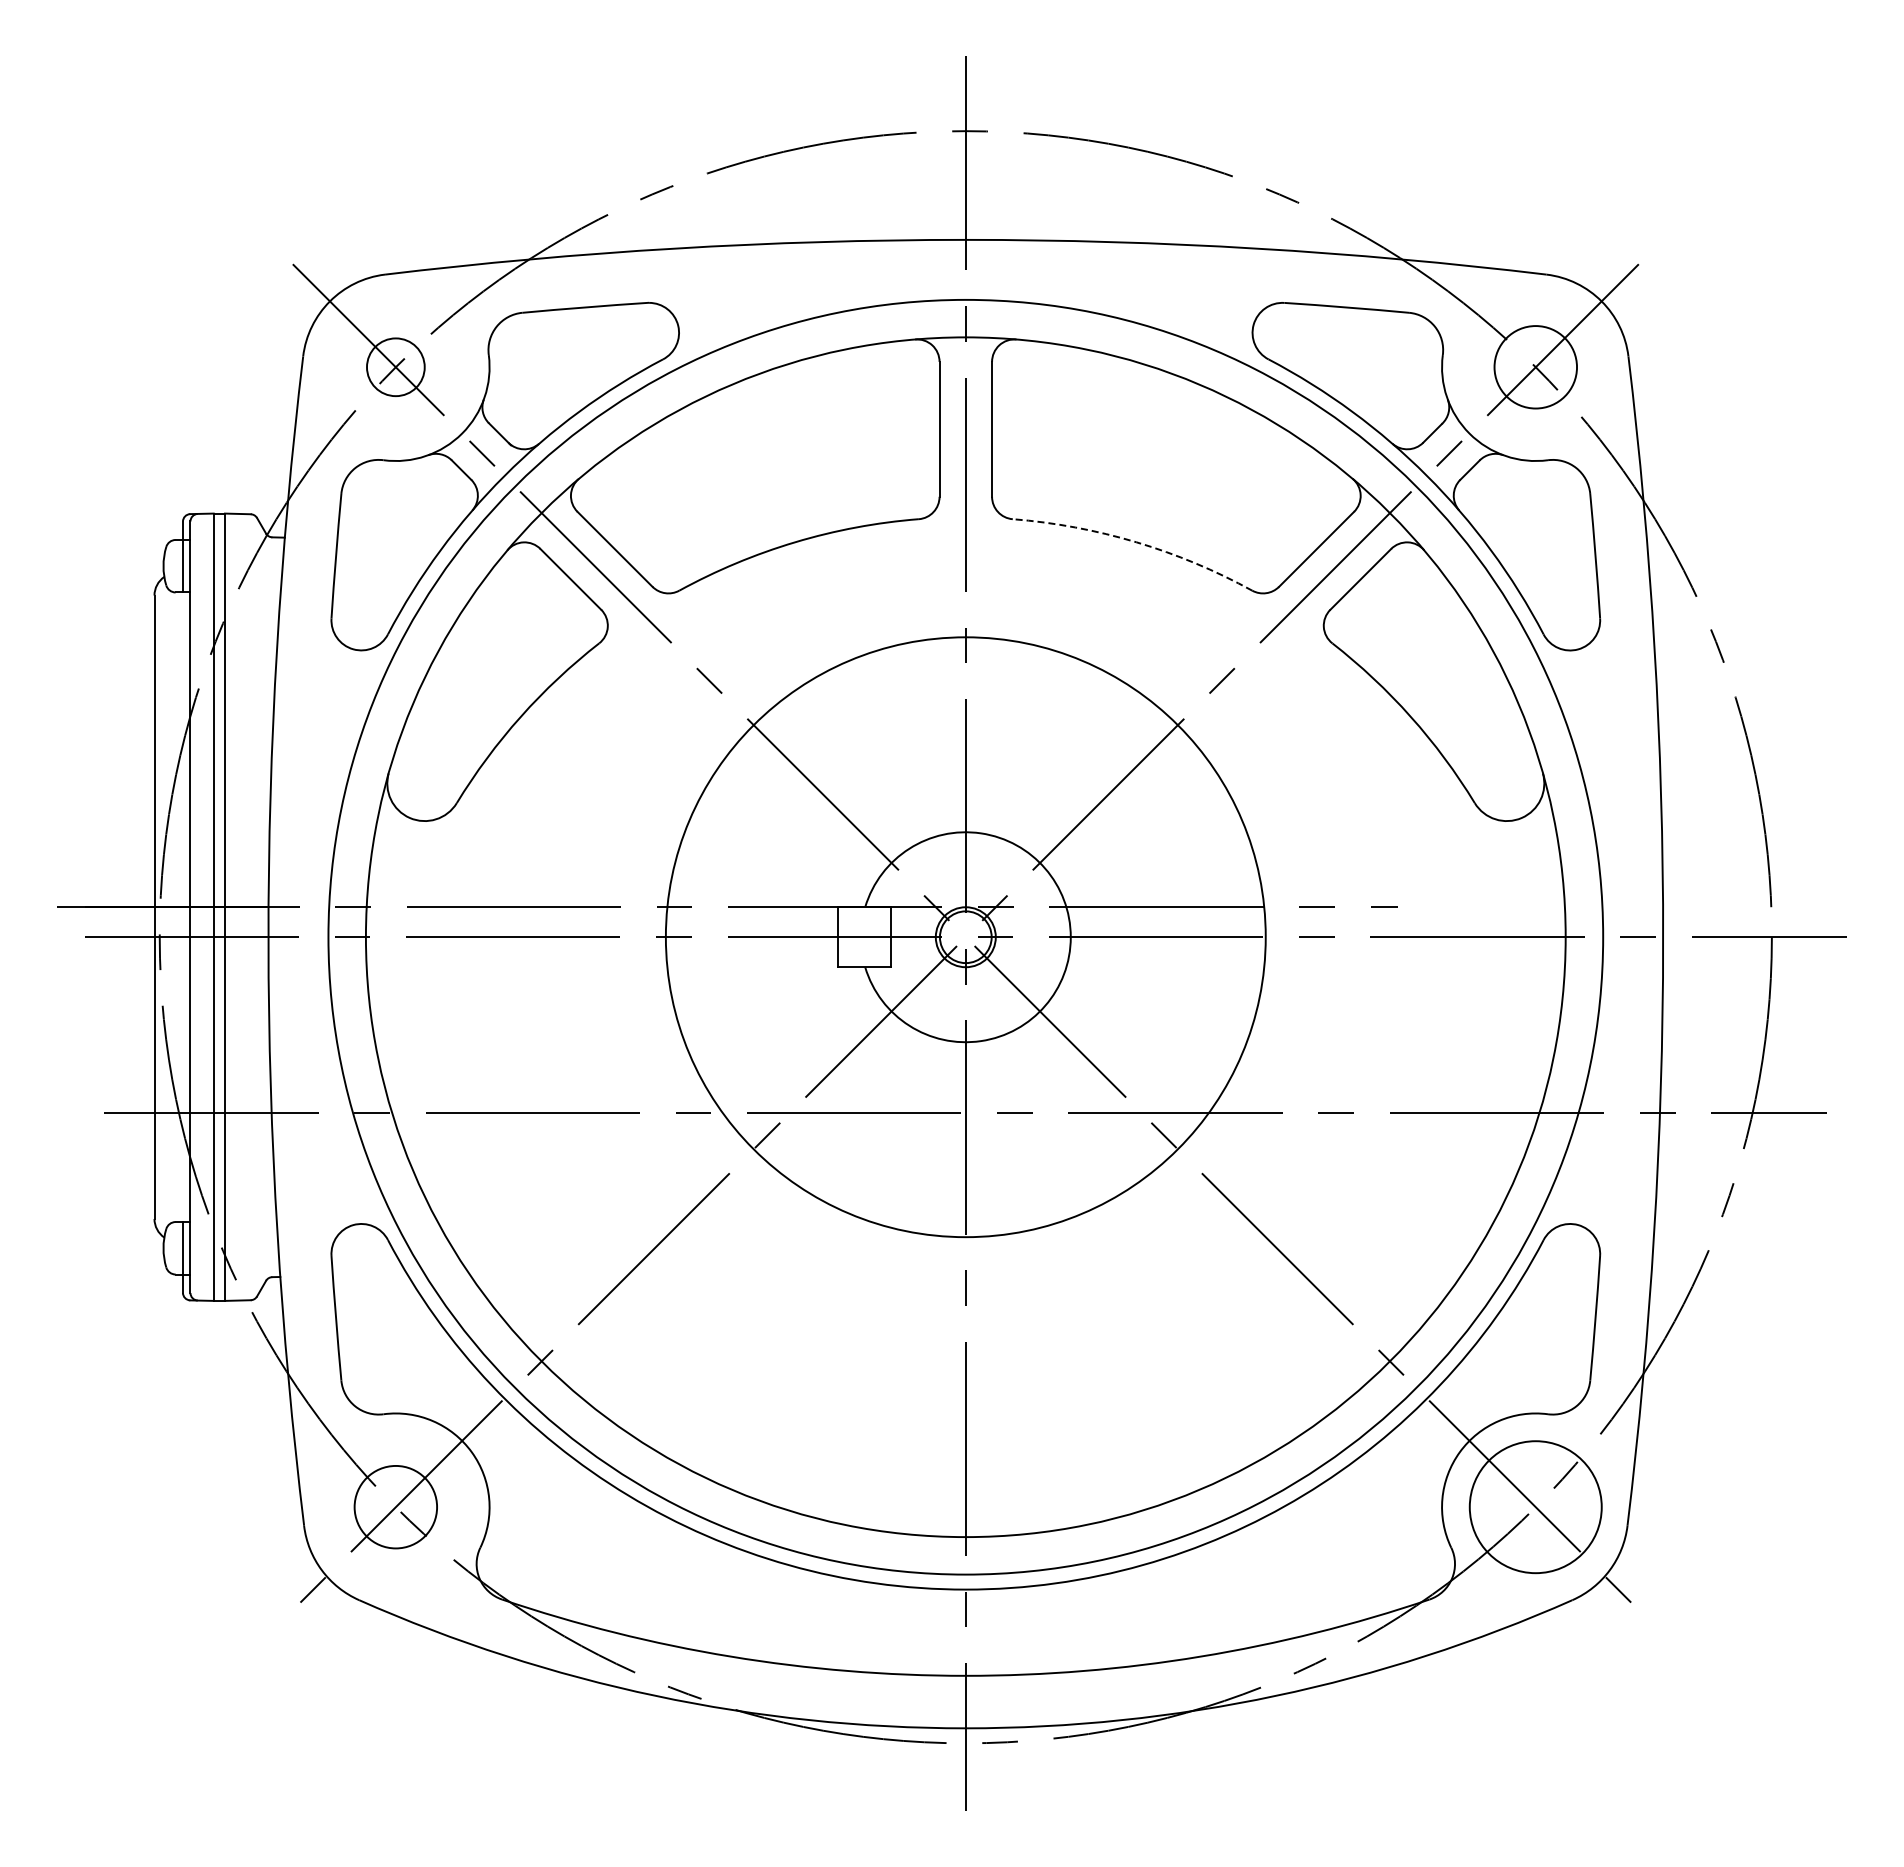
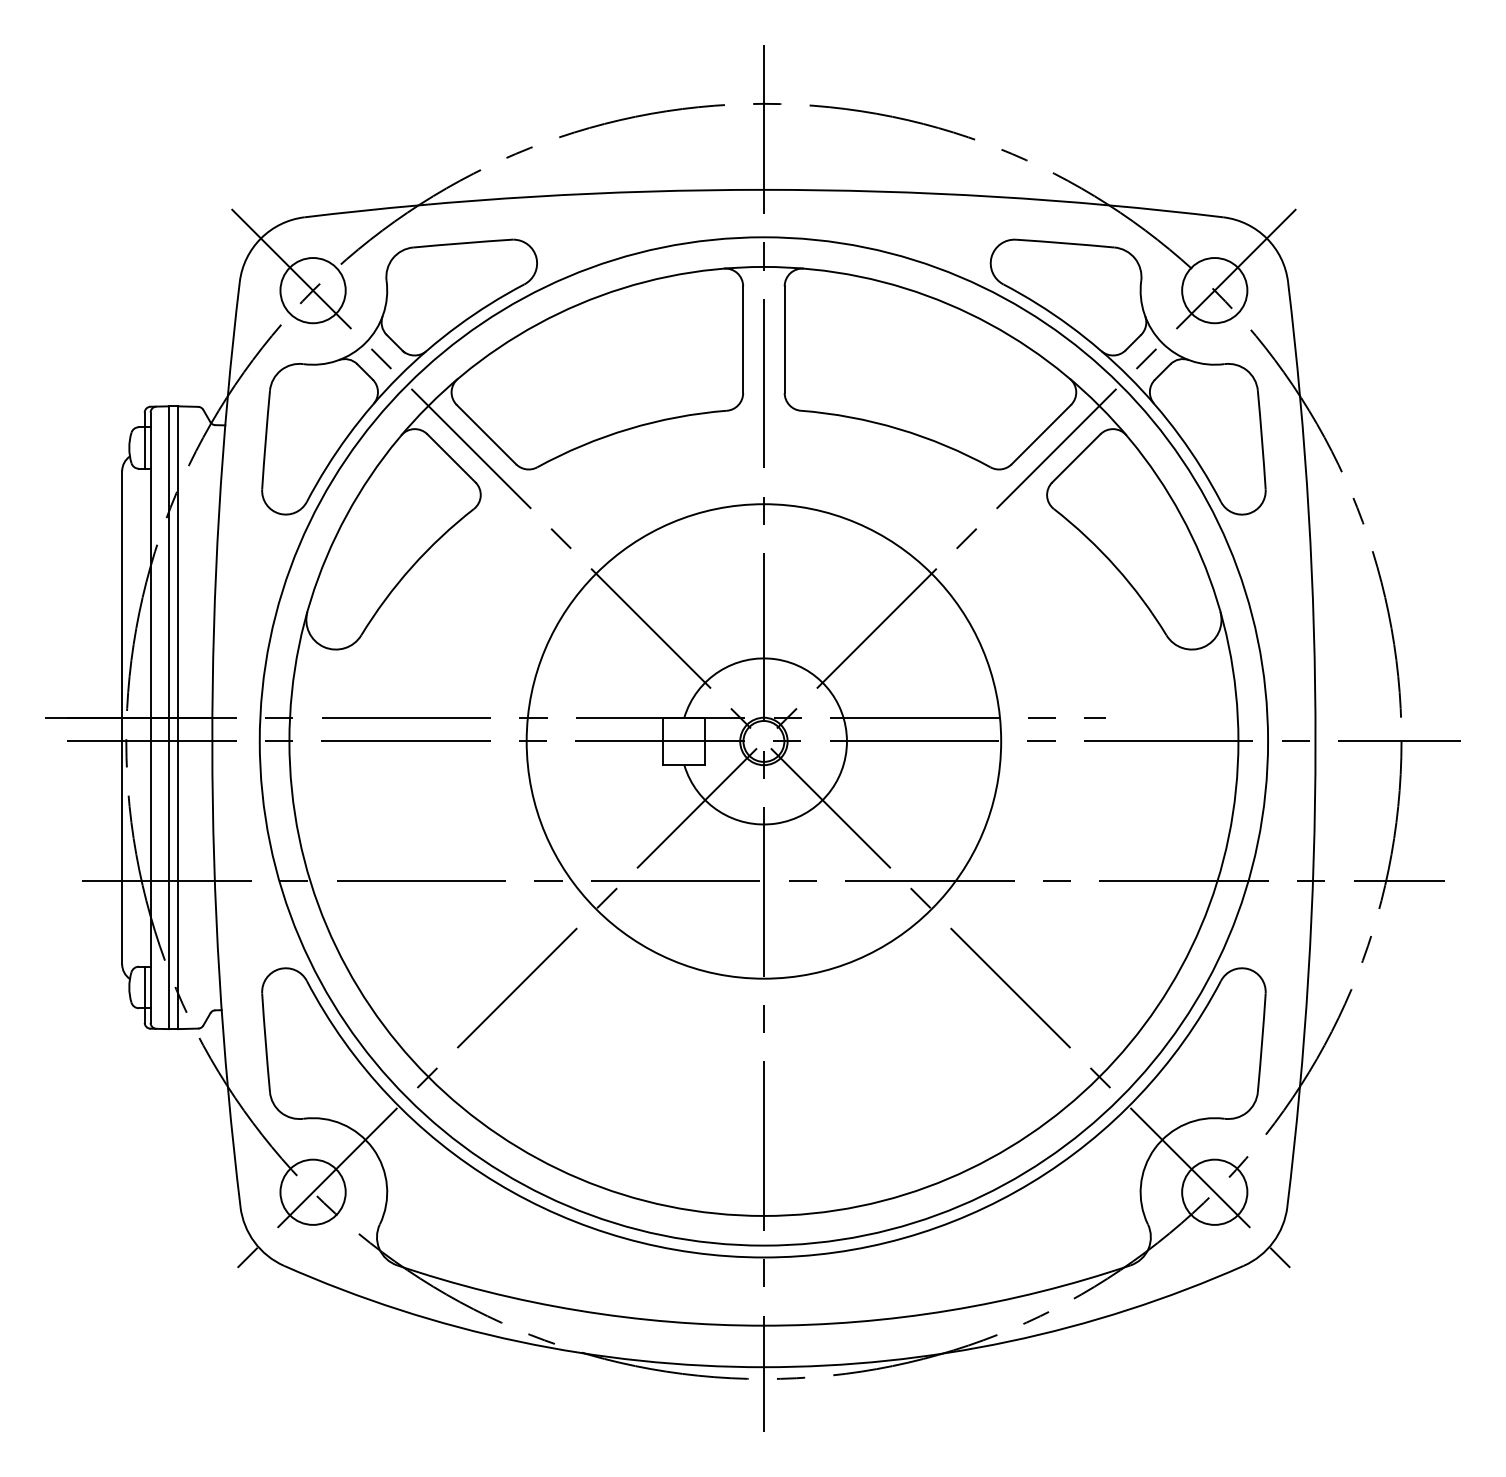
circle: (395, 367) -> (312, 290), size x1.43
arc: (1136, 542) -> (898, 429), dashed -> solid
circle: (1535, 1506) -> (1214, 1191), size x0.62

